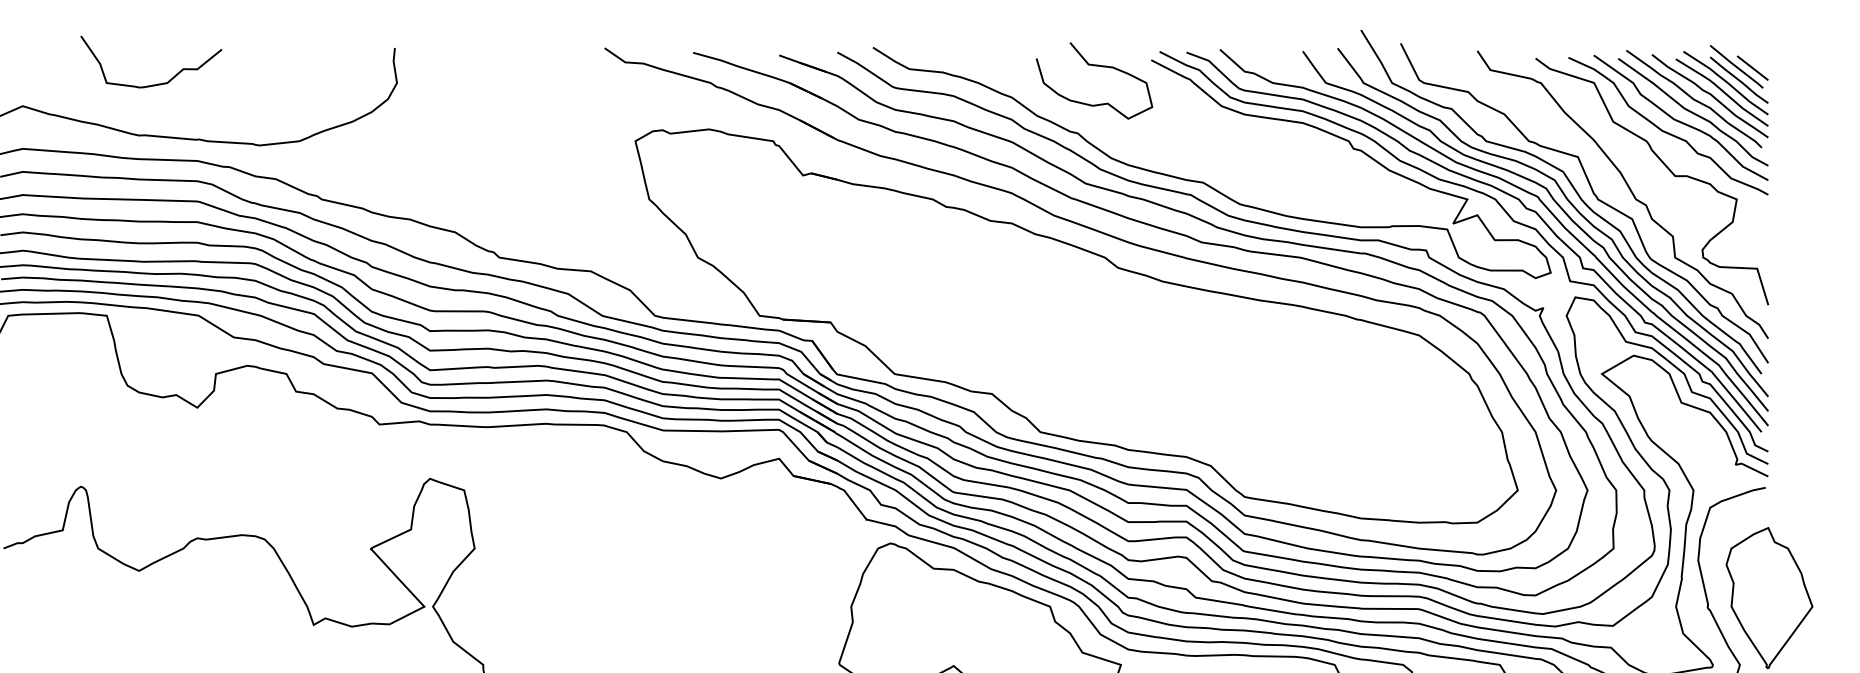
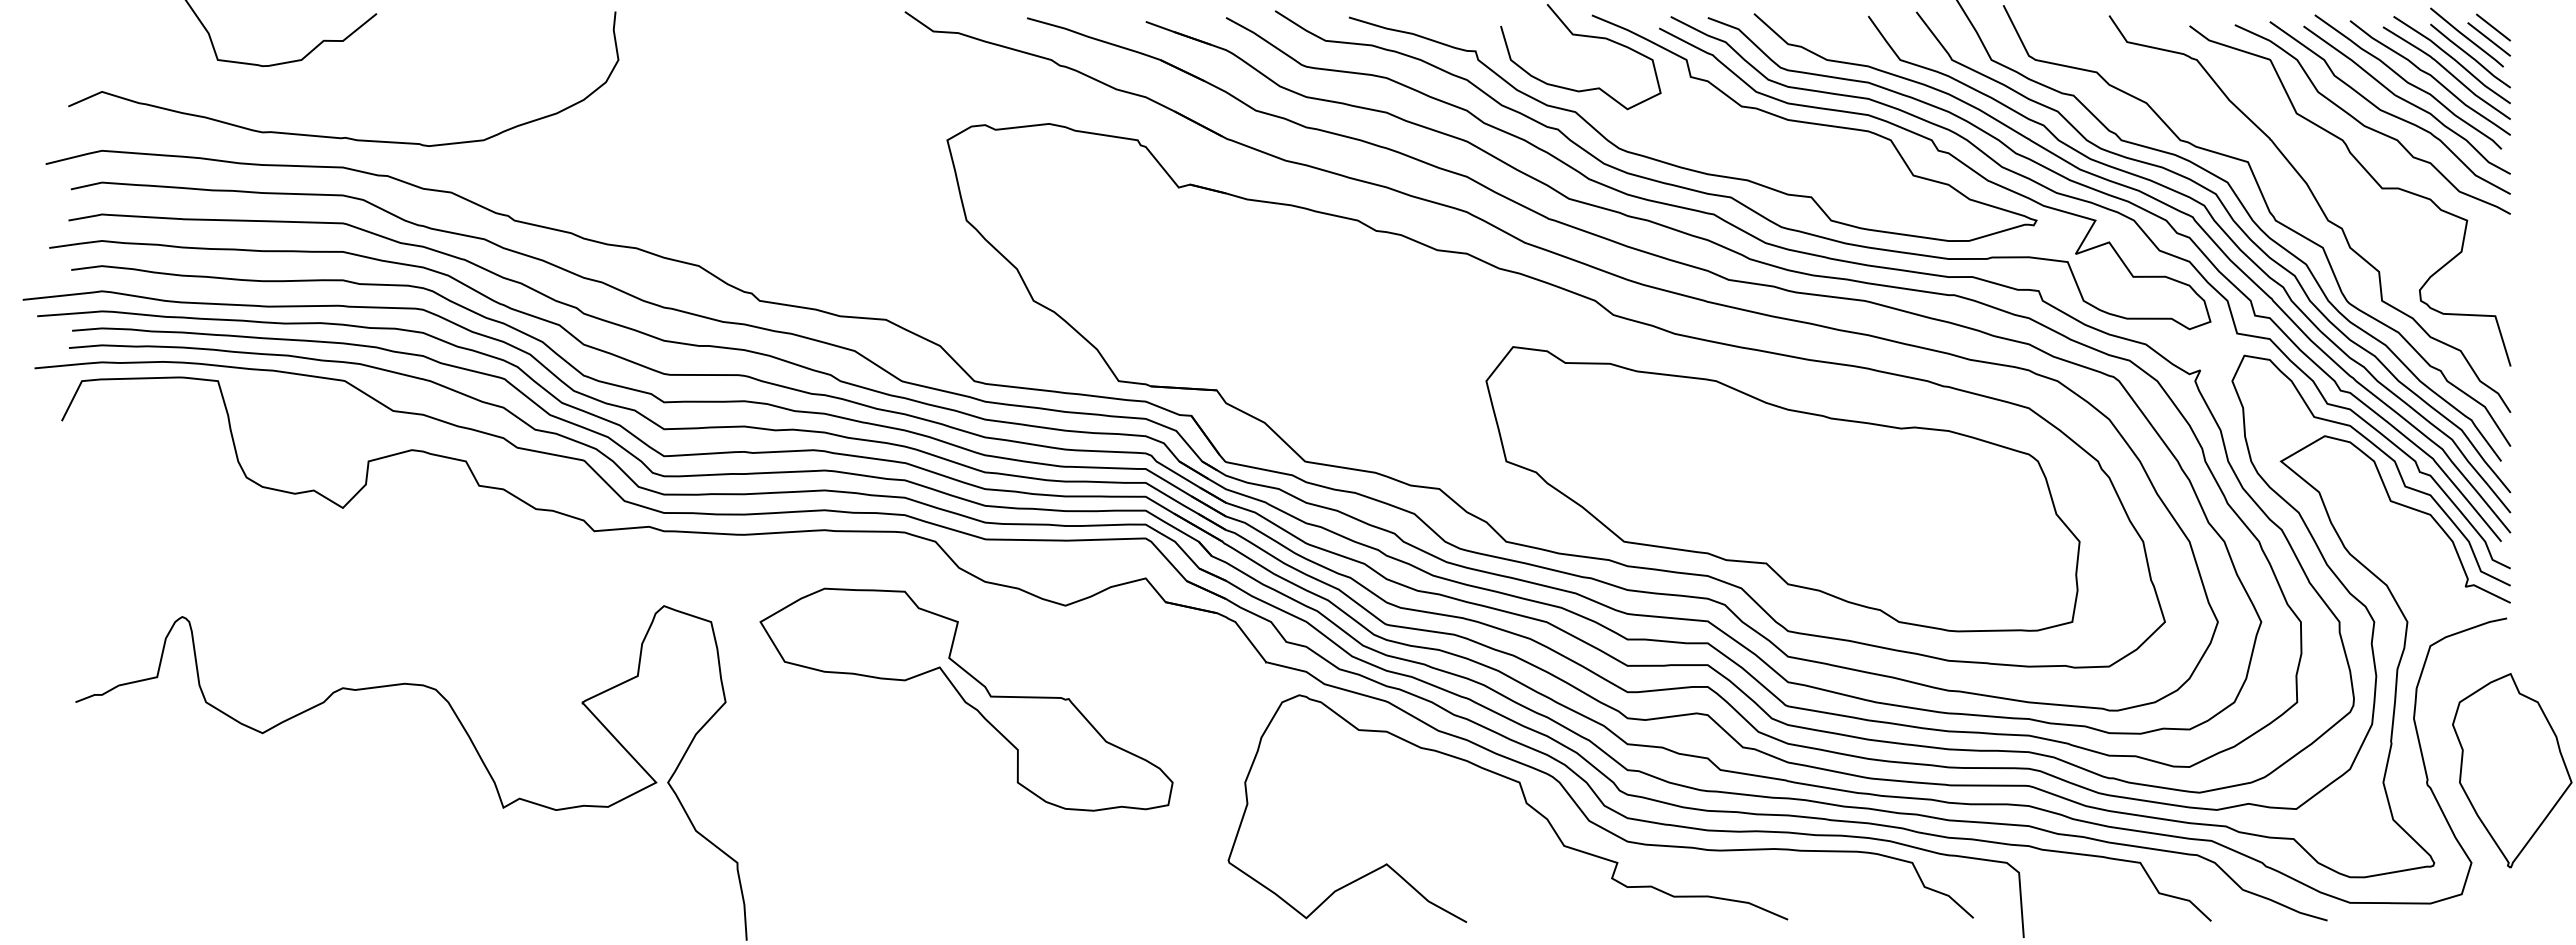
line: (1755, 59) -> (2493, 27), added
curve: (1170, 160) -> (1685, 167), added
part: (1240, 394) -> (1782, 489), added
part: (649, 546) -> (966, 699), added

